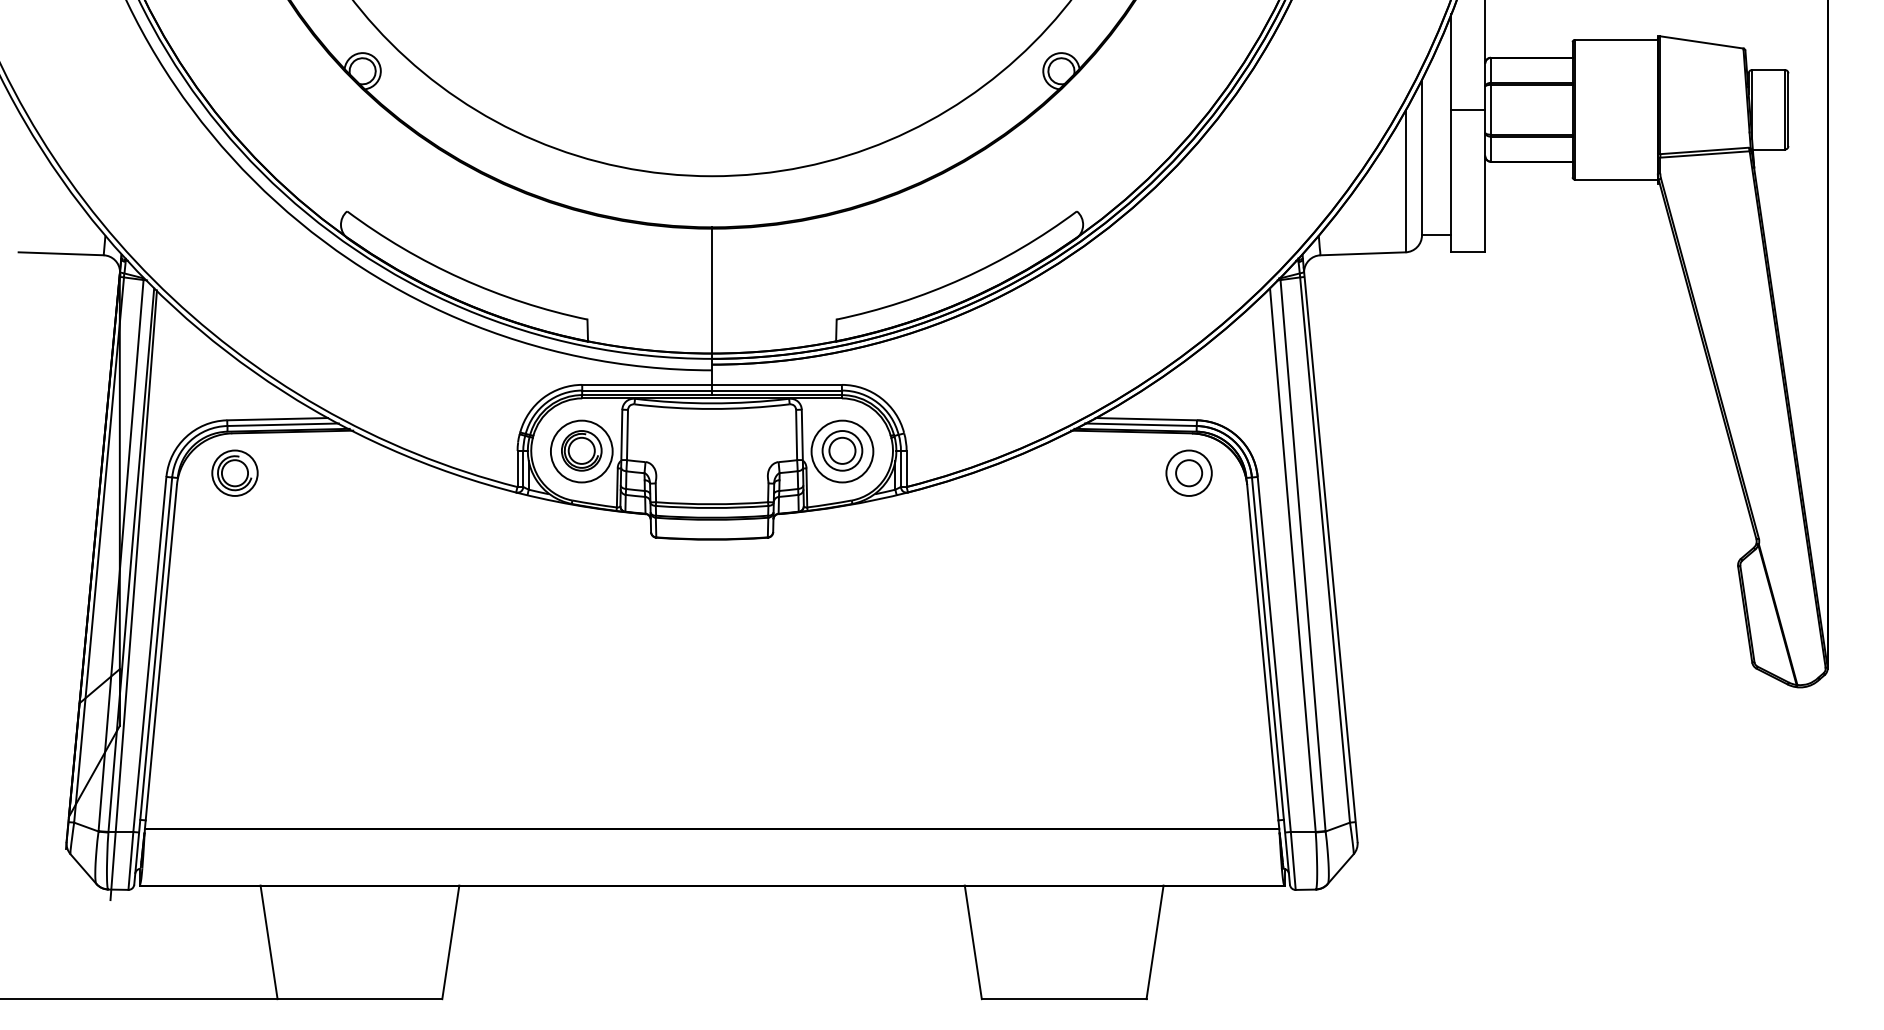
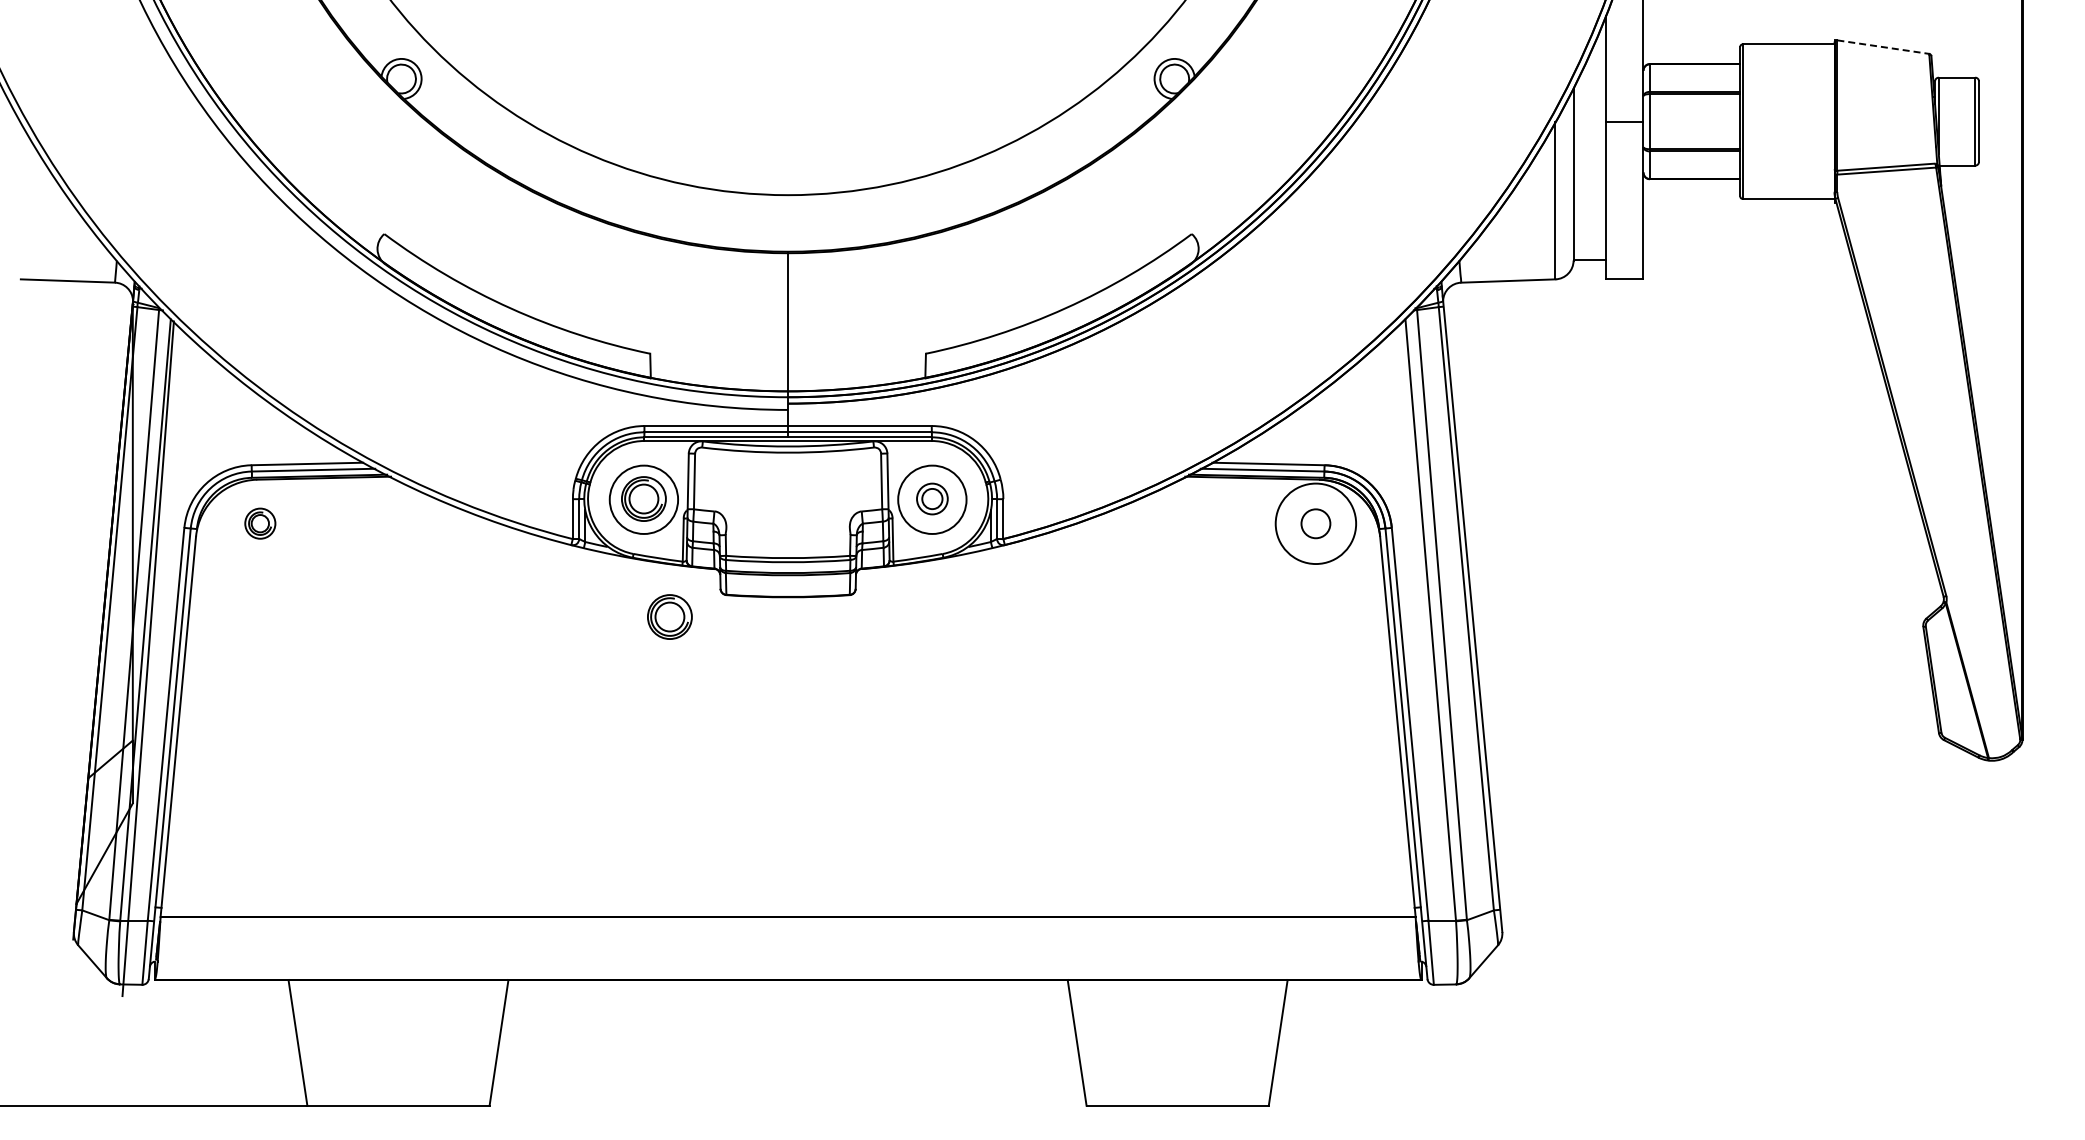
line: (1702, 42) -> (1883, 47), solid -> dashed
part: (842, 450) -> (932, 498), size x0.7
part: (235, 472) -> (260, 523), size x0.6
circle: (1188, 472) -> (1315, 523), size x1.6
part: (604, 557) -> (669, 616), added

